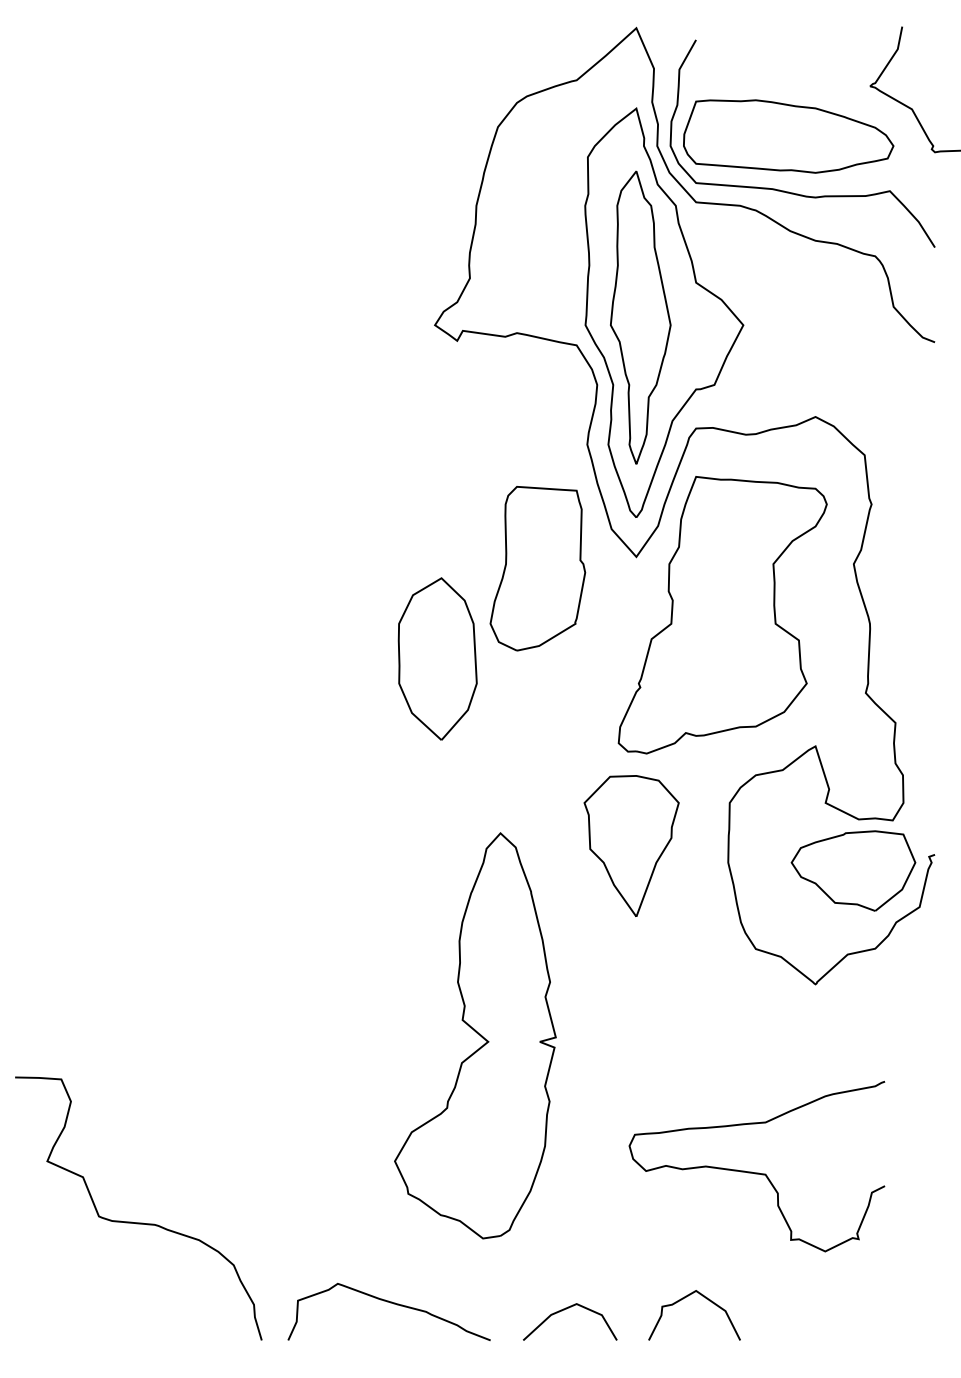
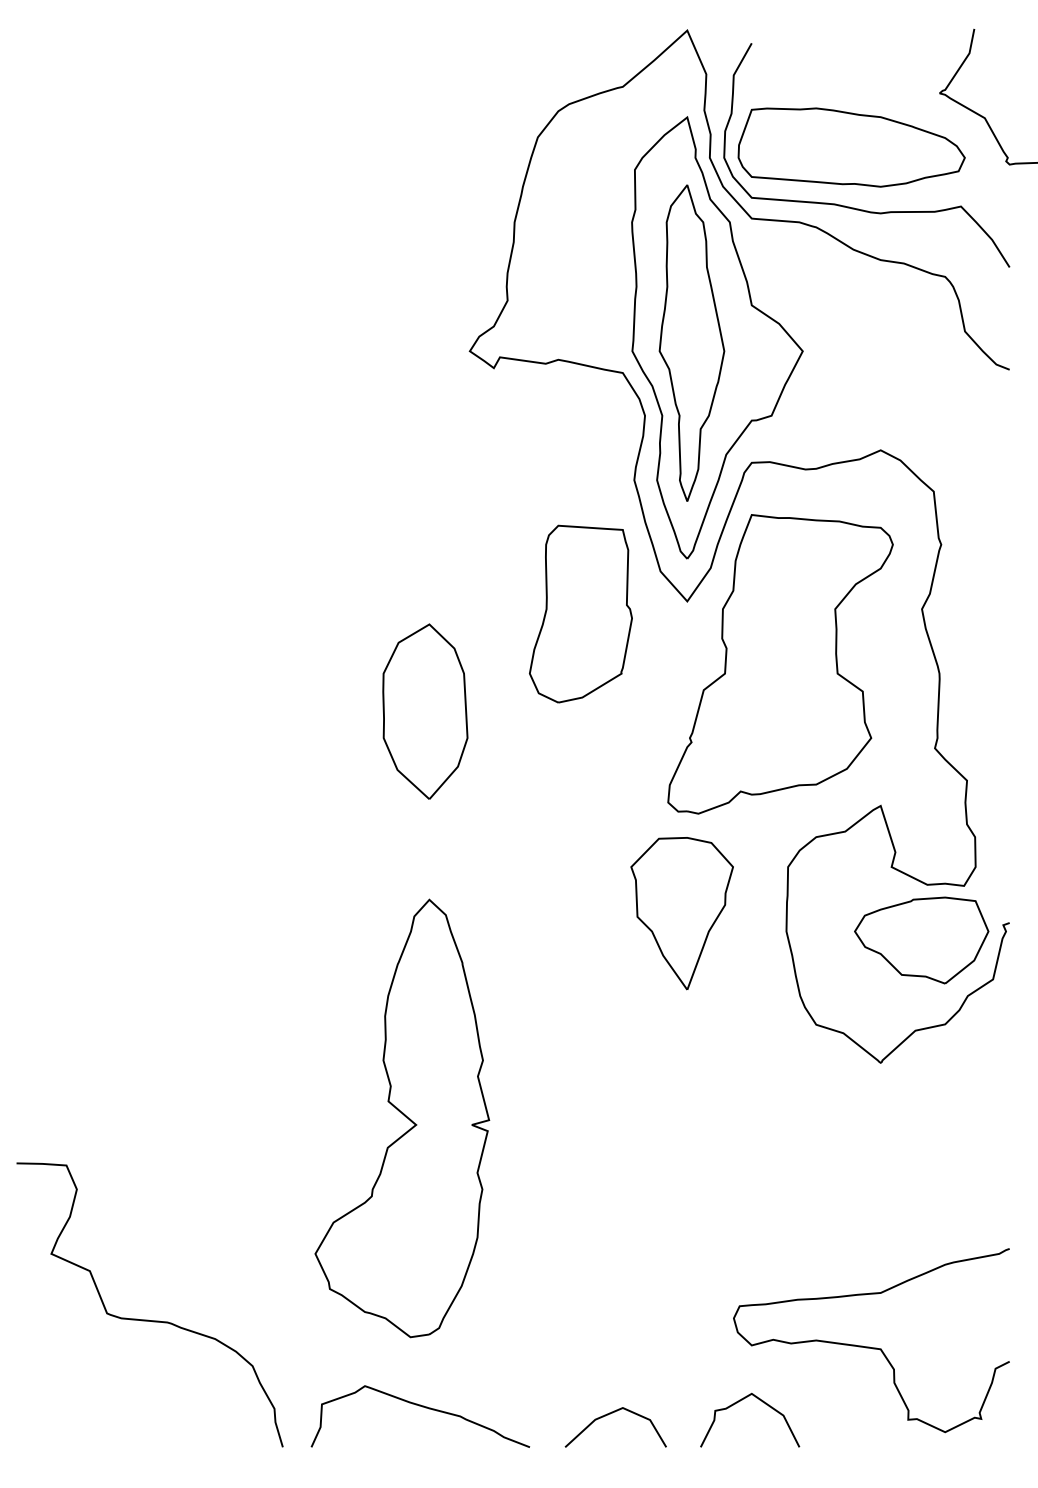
part: (437, 658) -> (425, 711), moved
part: (475, 1035) -> (402, 1118), moved
curve: (756, 1172) -> (870, 1346), moved

